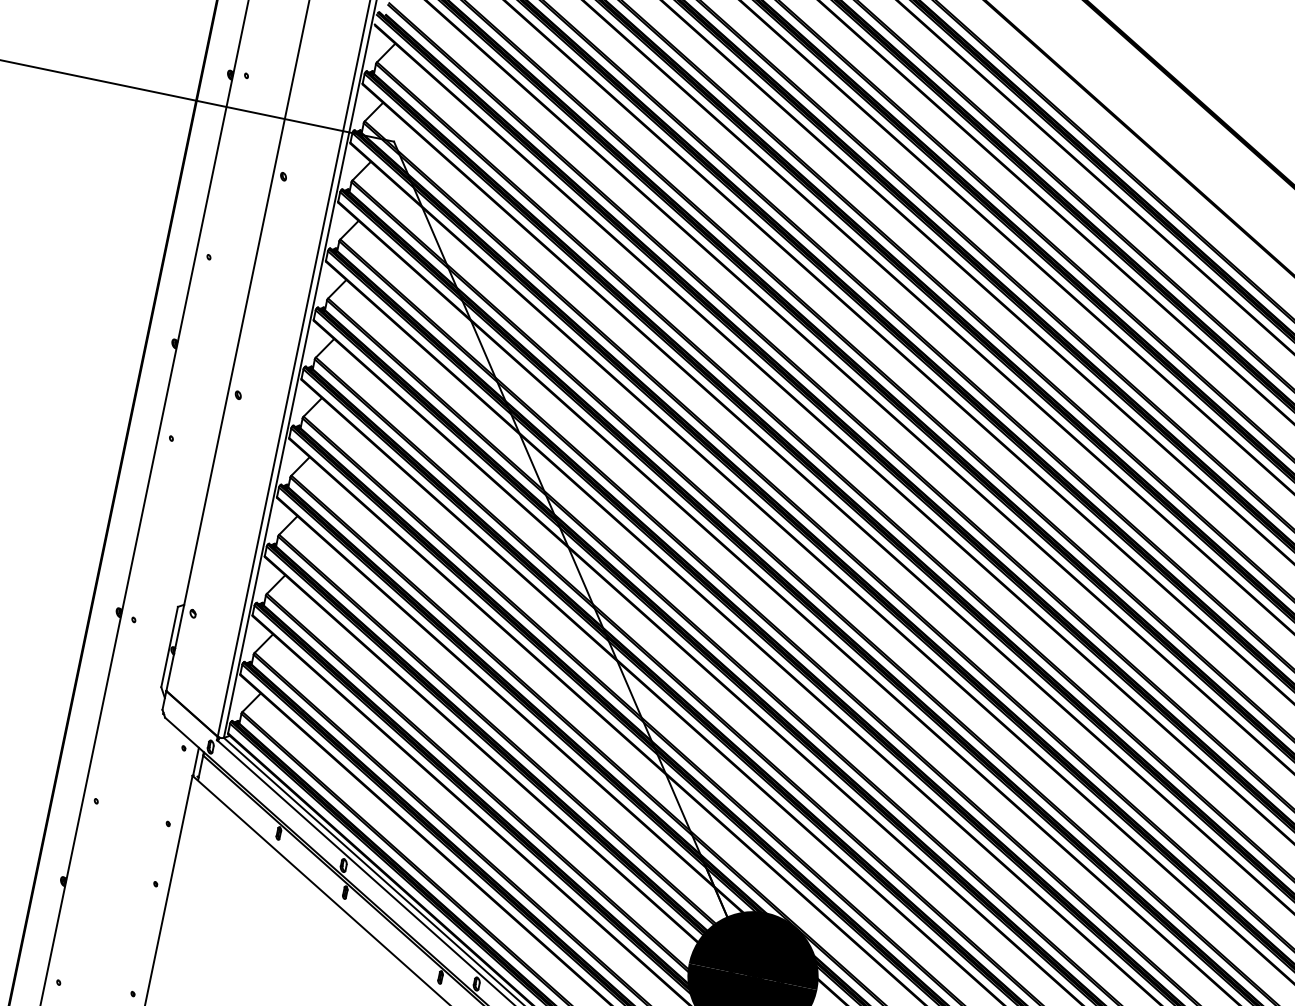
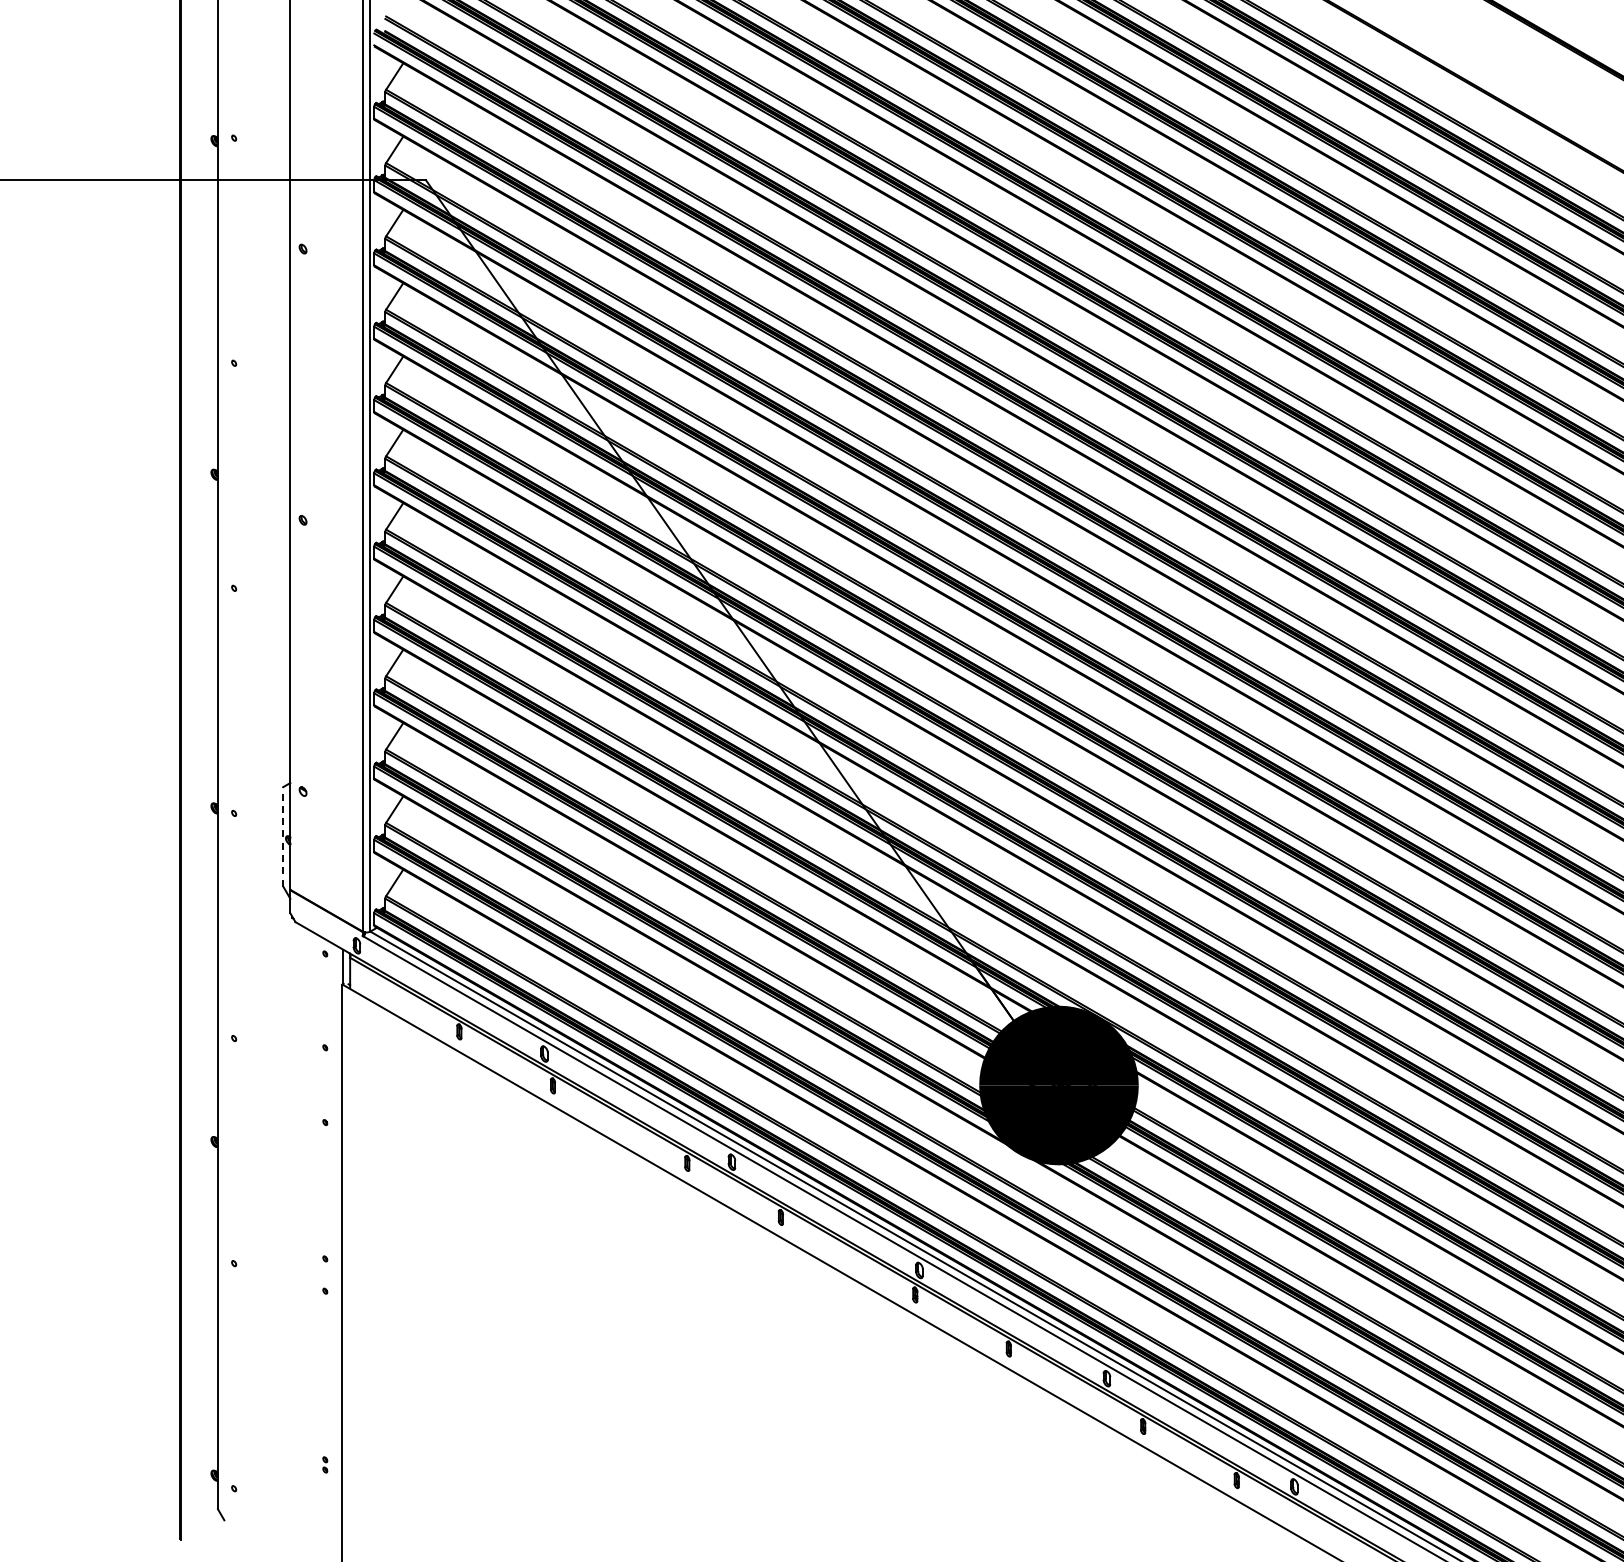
line: (169, 646) -> (283, 836), solid -> dashed

